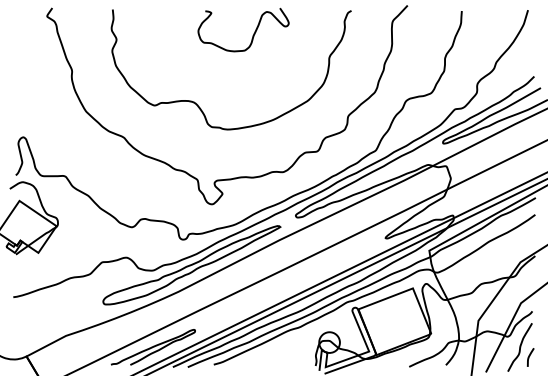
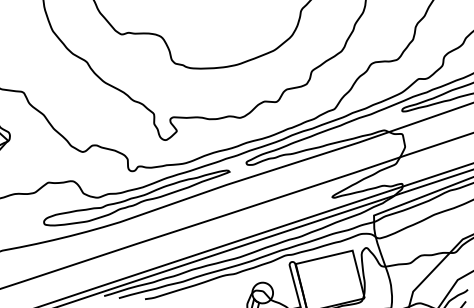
curve: (152, 347) -> (86, 273), removed

